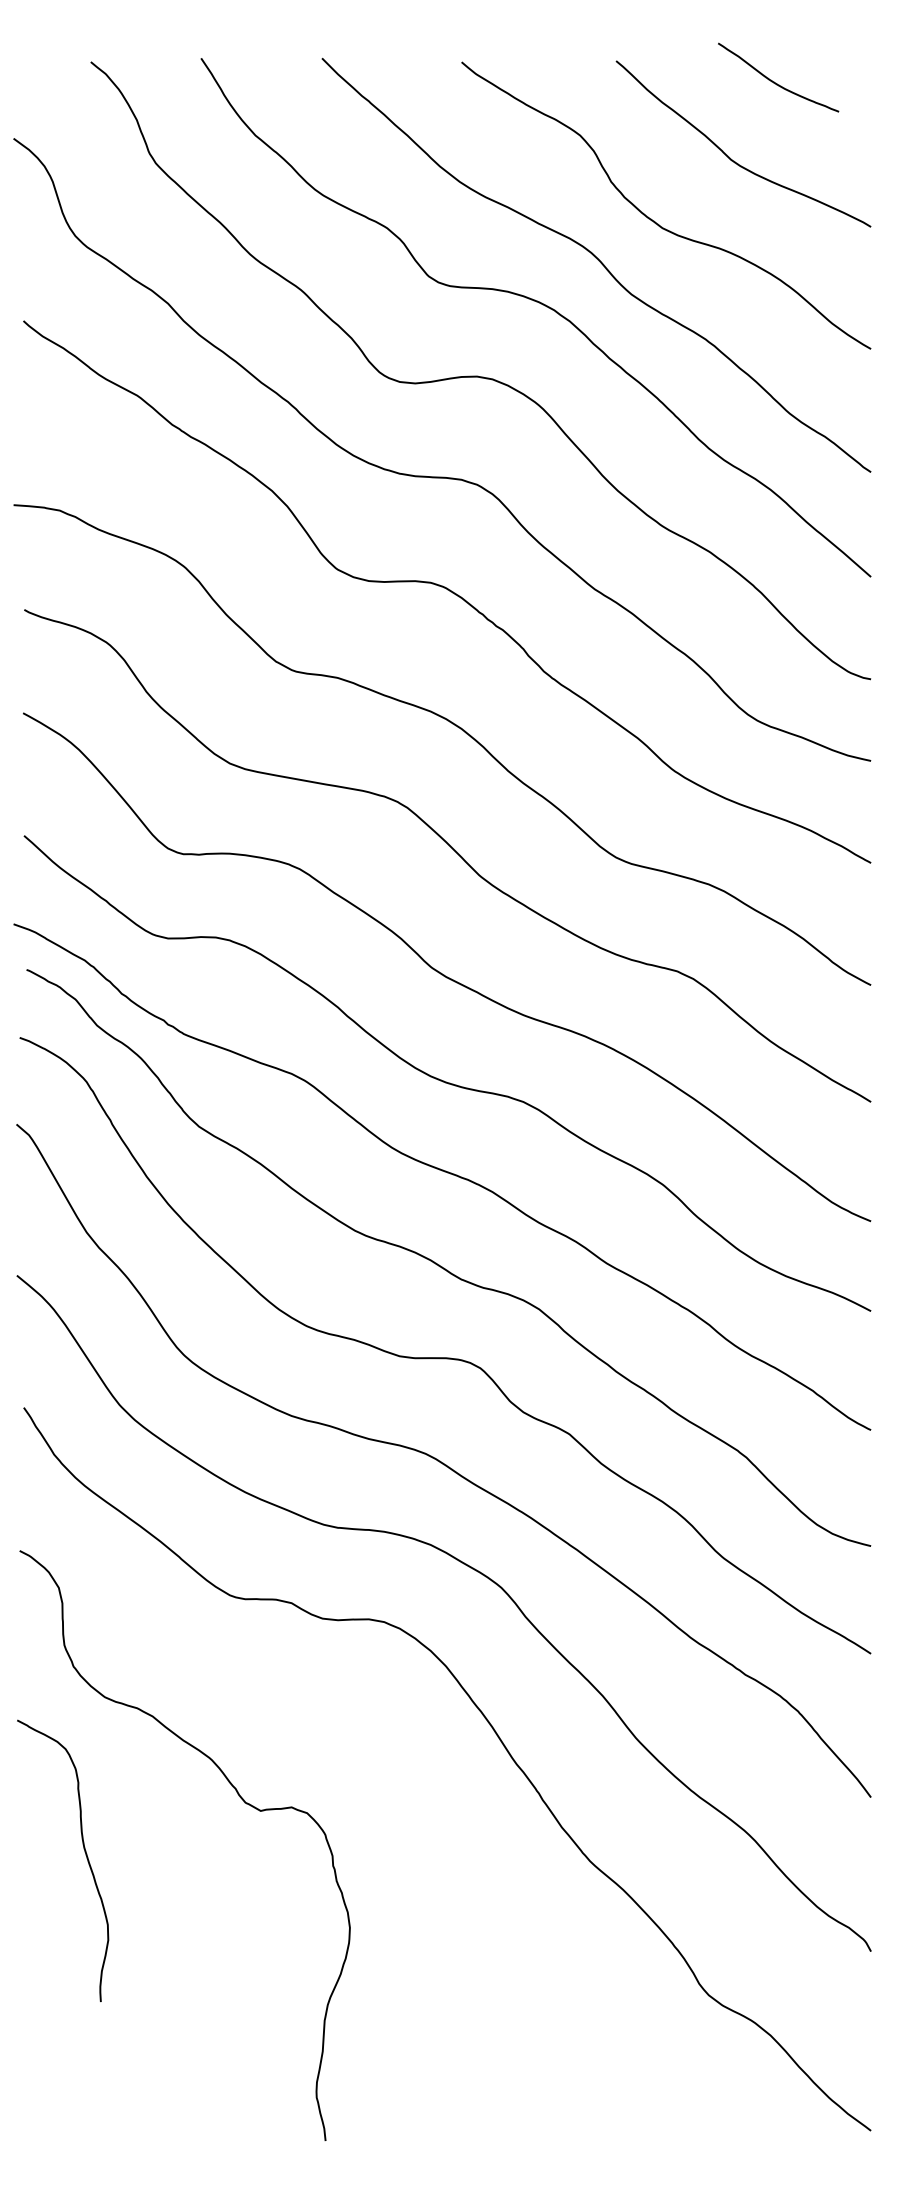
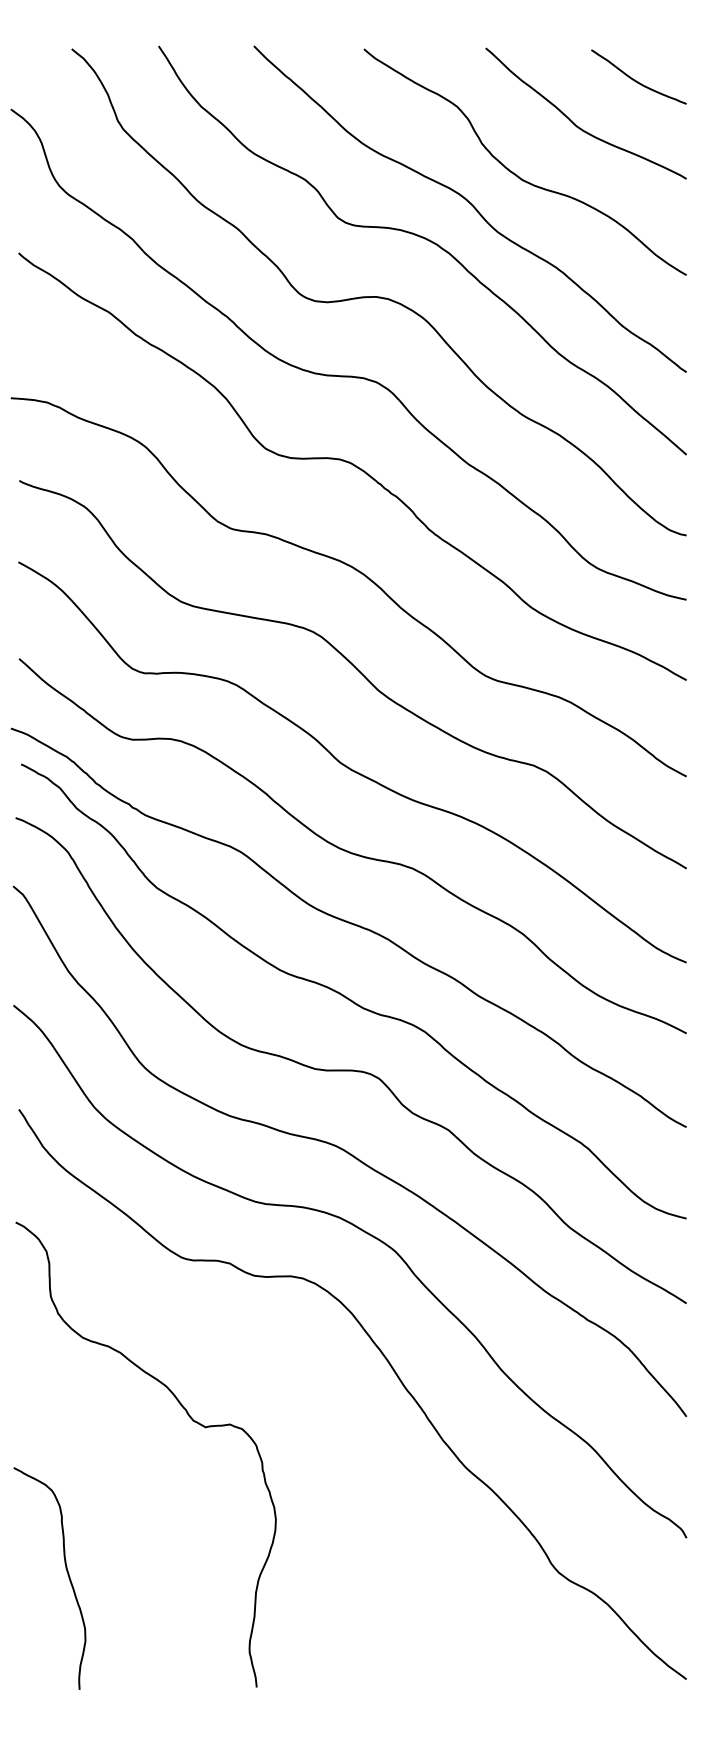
curve: (774, 81) -> (635, 80), moved
curve: (84, 1852) -> (66, 1571), moved

